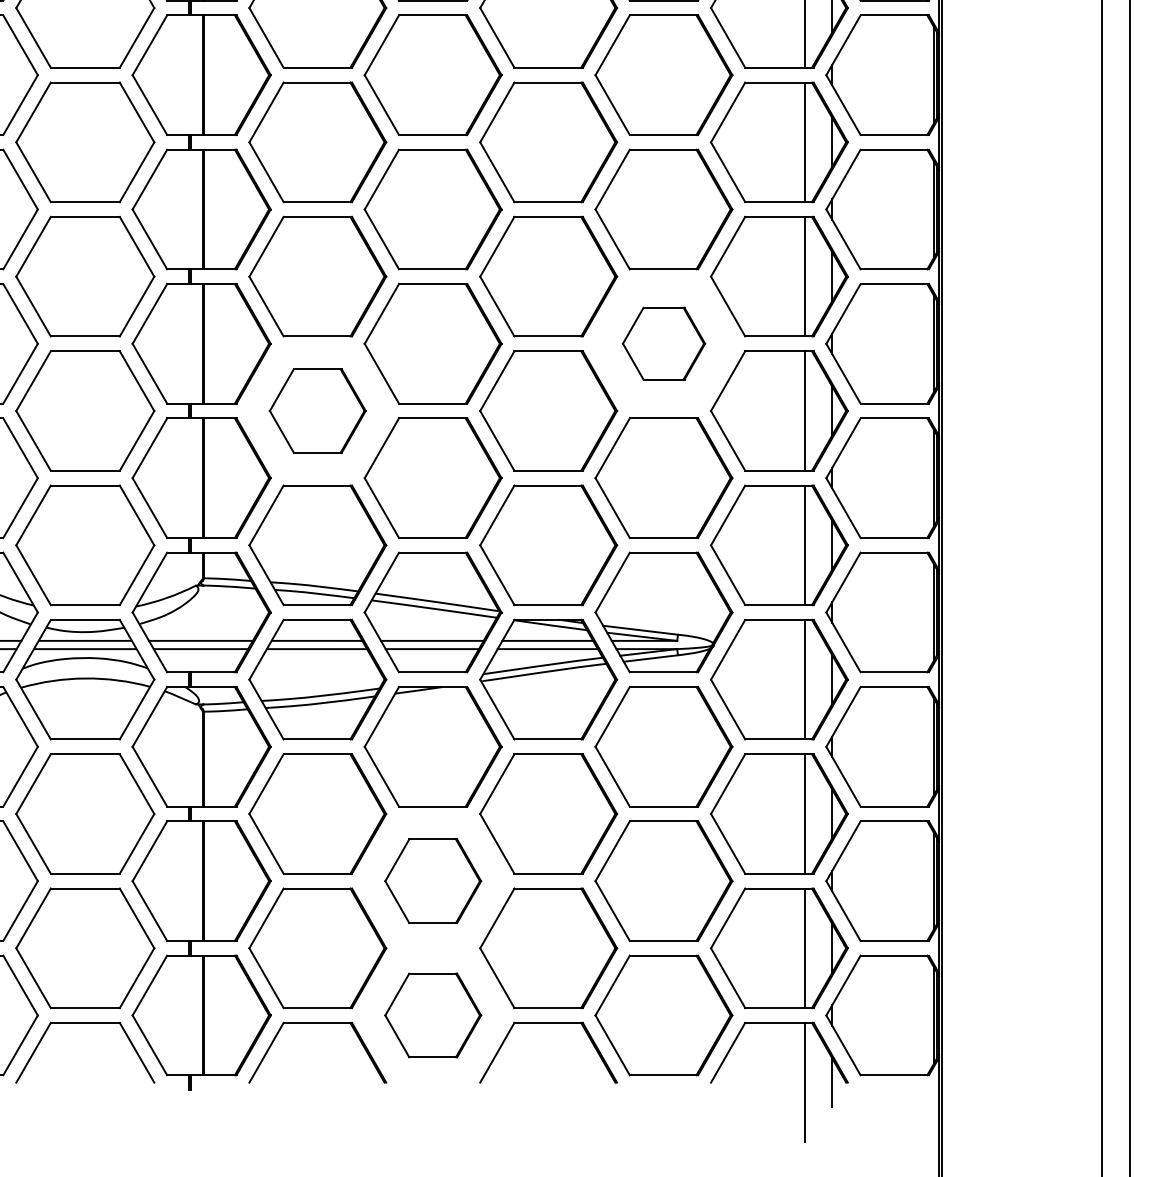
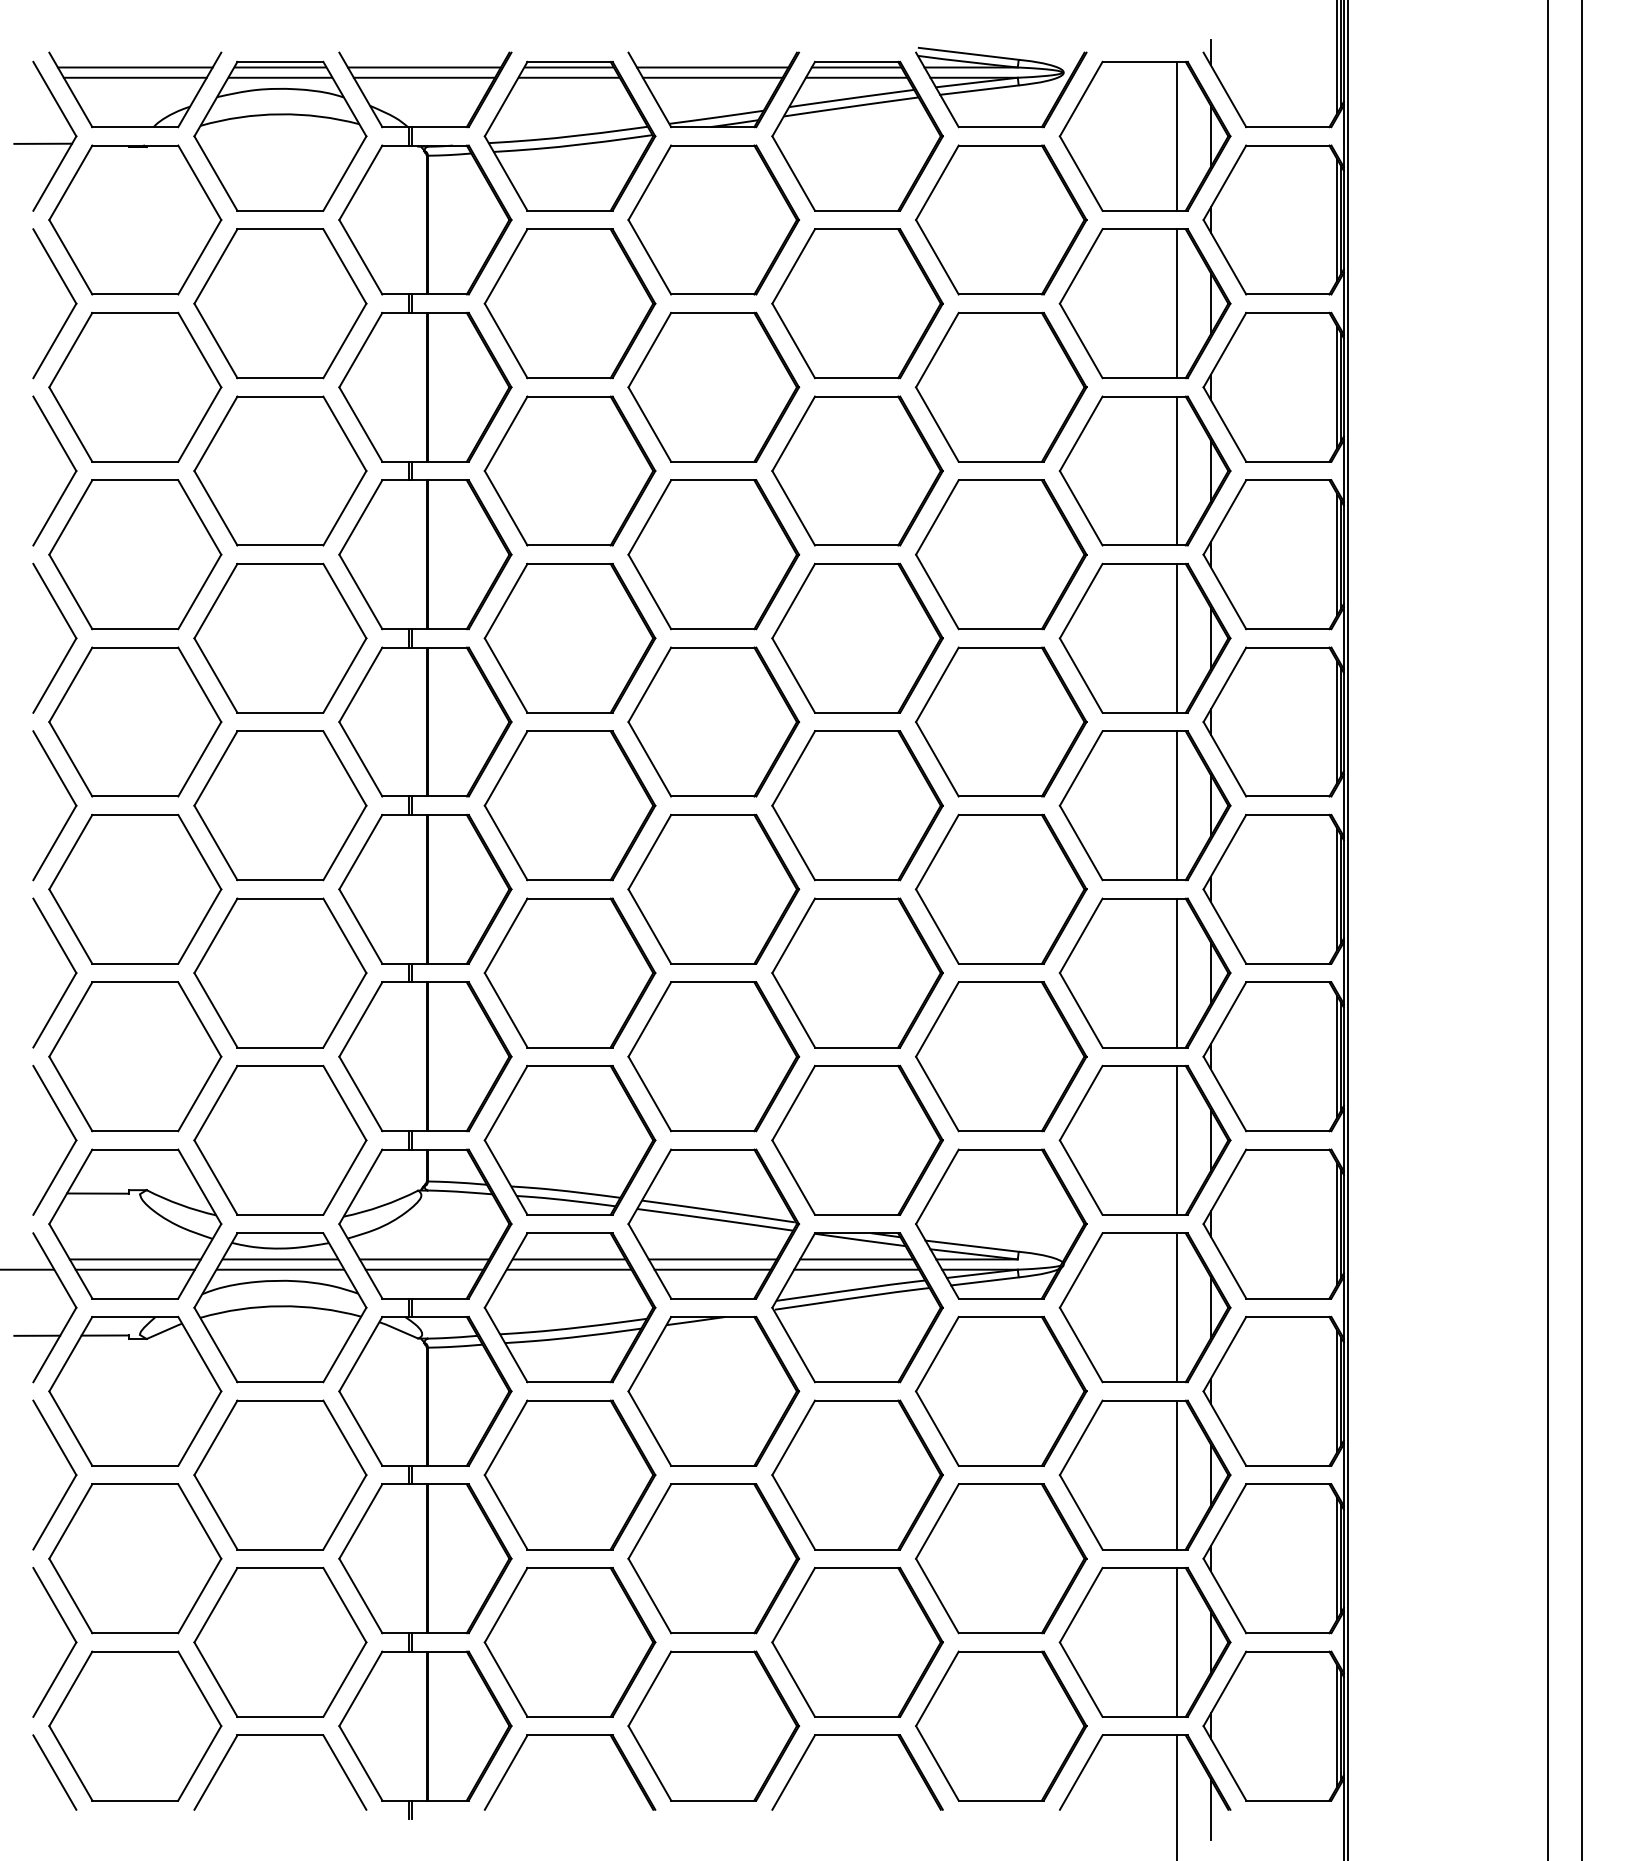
part: (664, 343) -> (1001, 888), size x1.67
part: (317, 410) -> (569, 972), size x1.43
part: (432, 880) -> (713, 1558), size x1.43
part: (432, 1014) -> (713, 1725), size x1.43

